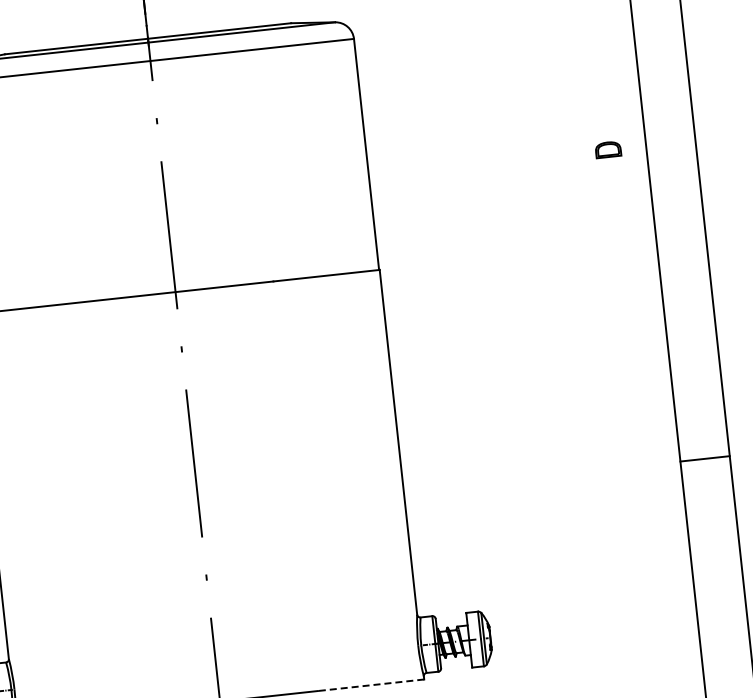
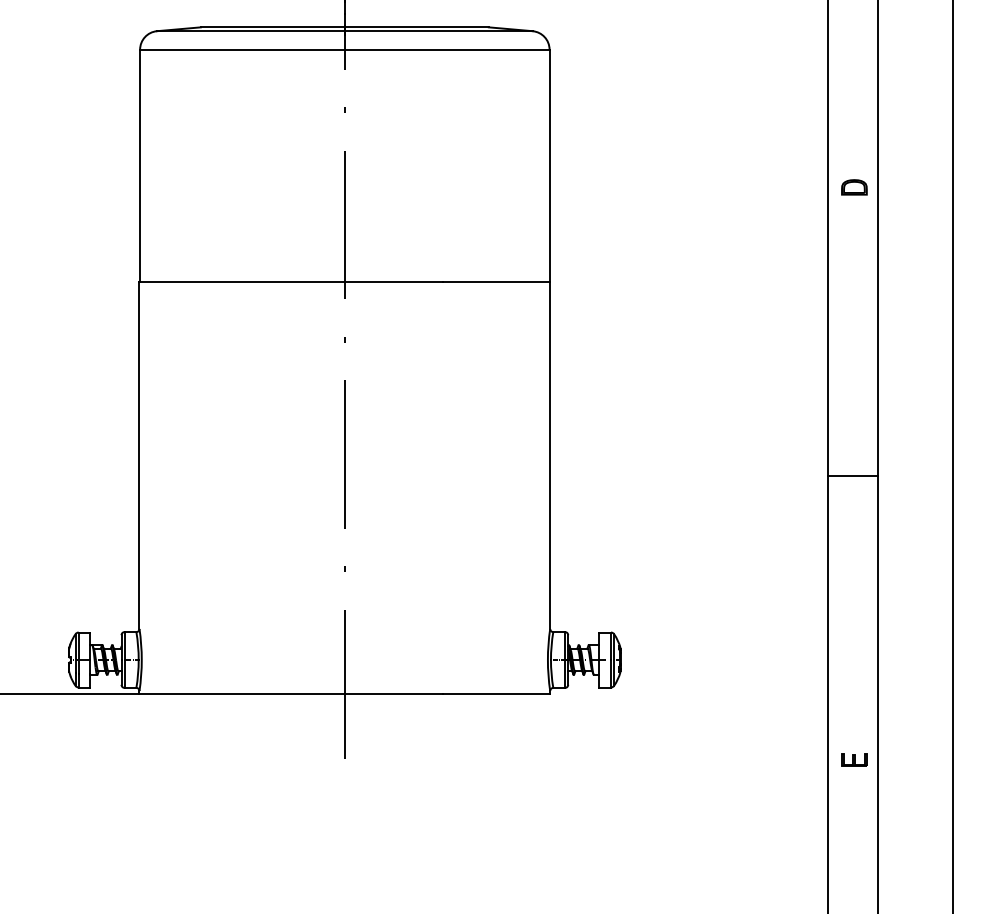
part: (608, 149) -> (854, 187), moved
line: (705, 459) -> (853, 476), moved
line: (370, 685) -> (496, 694), dashed -> solid

